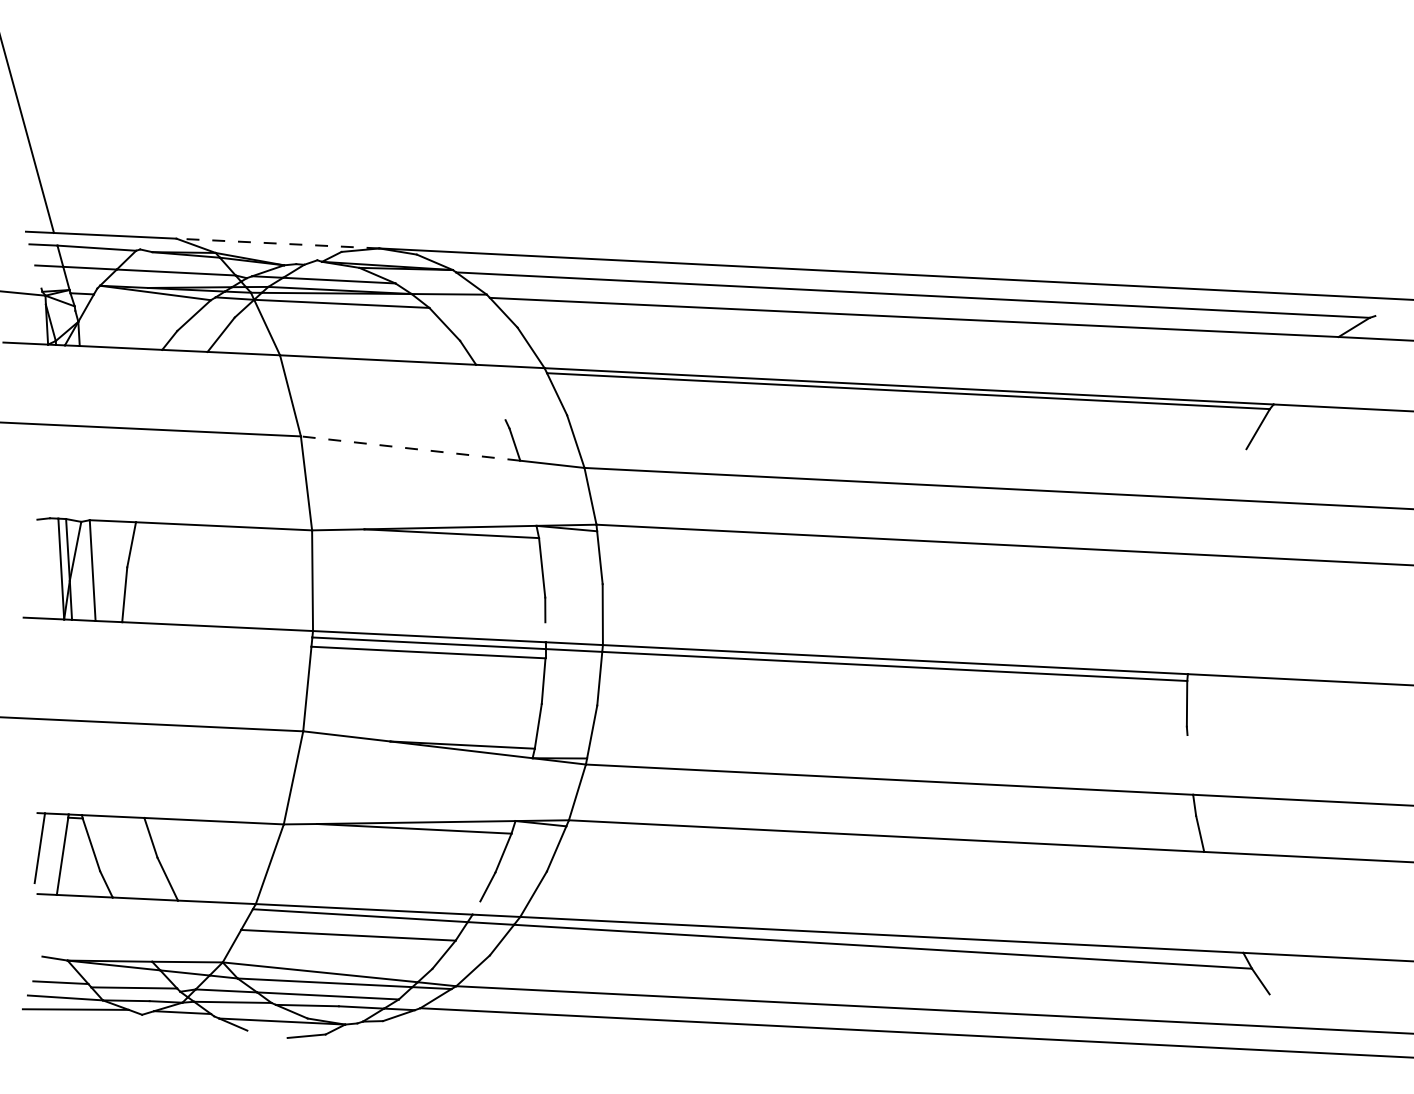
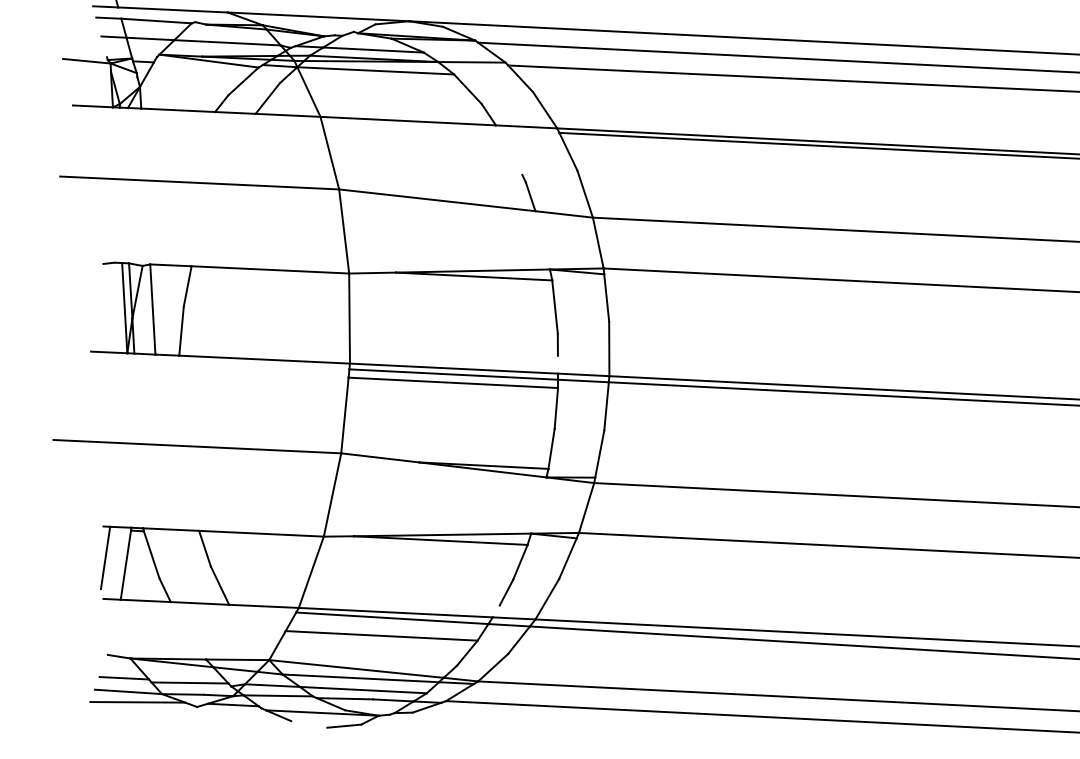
line: (277, 243) -> (318, 16), dashed -> solid
line: (410, 448) -> (437, 200), dashed -> solid

